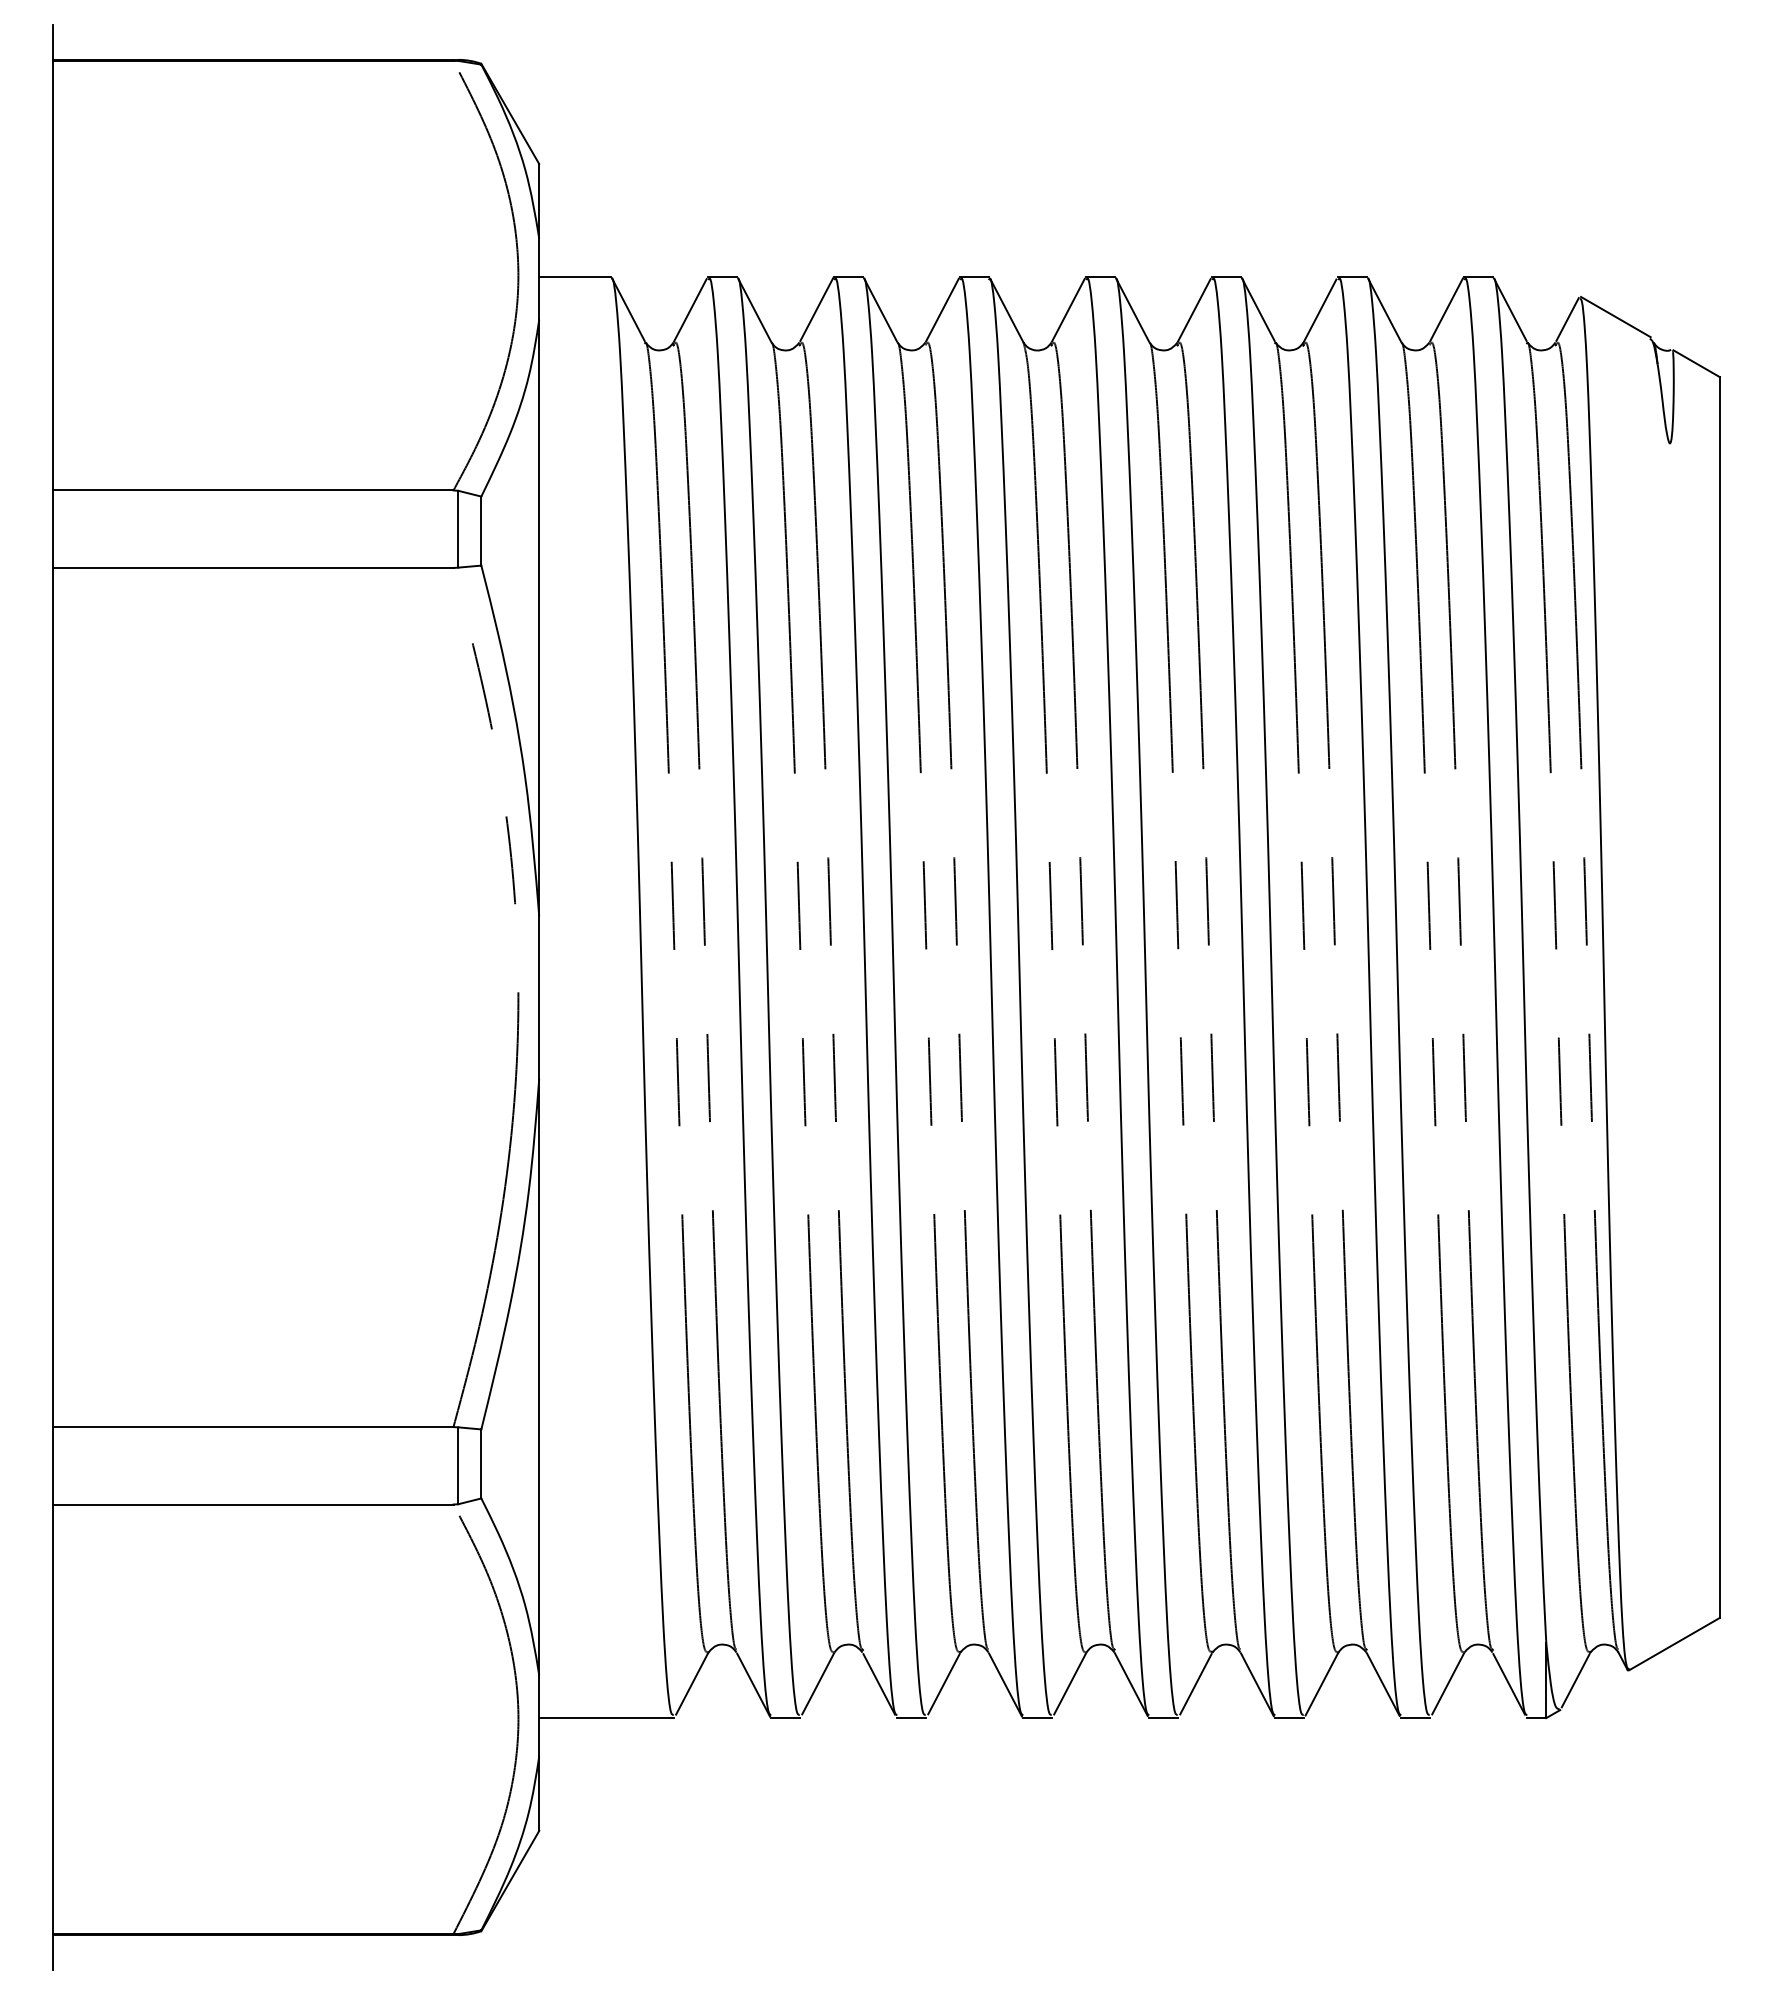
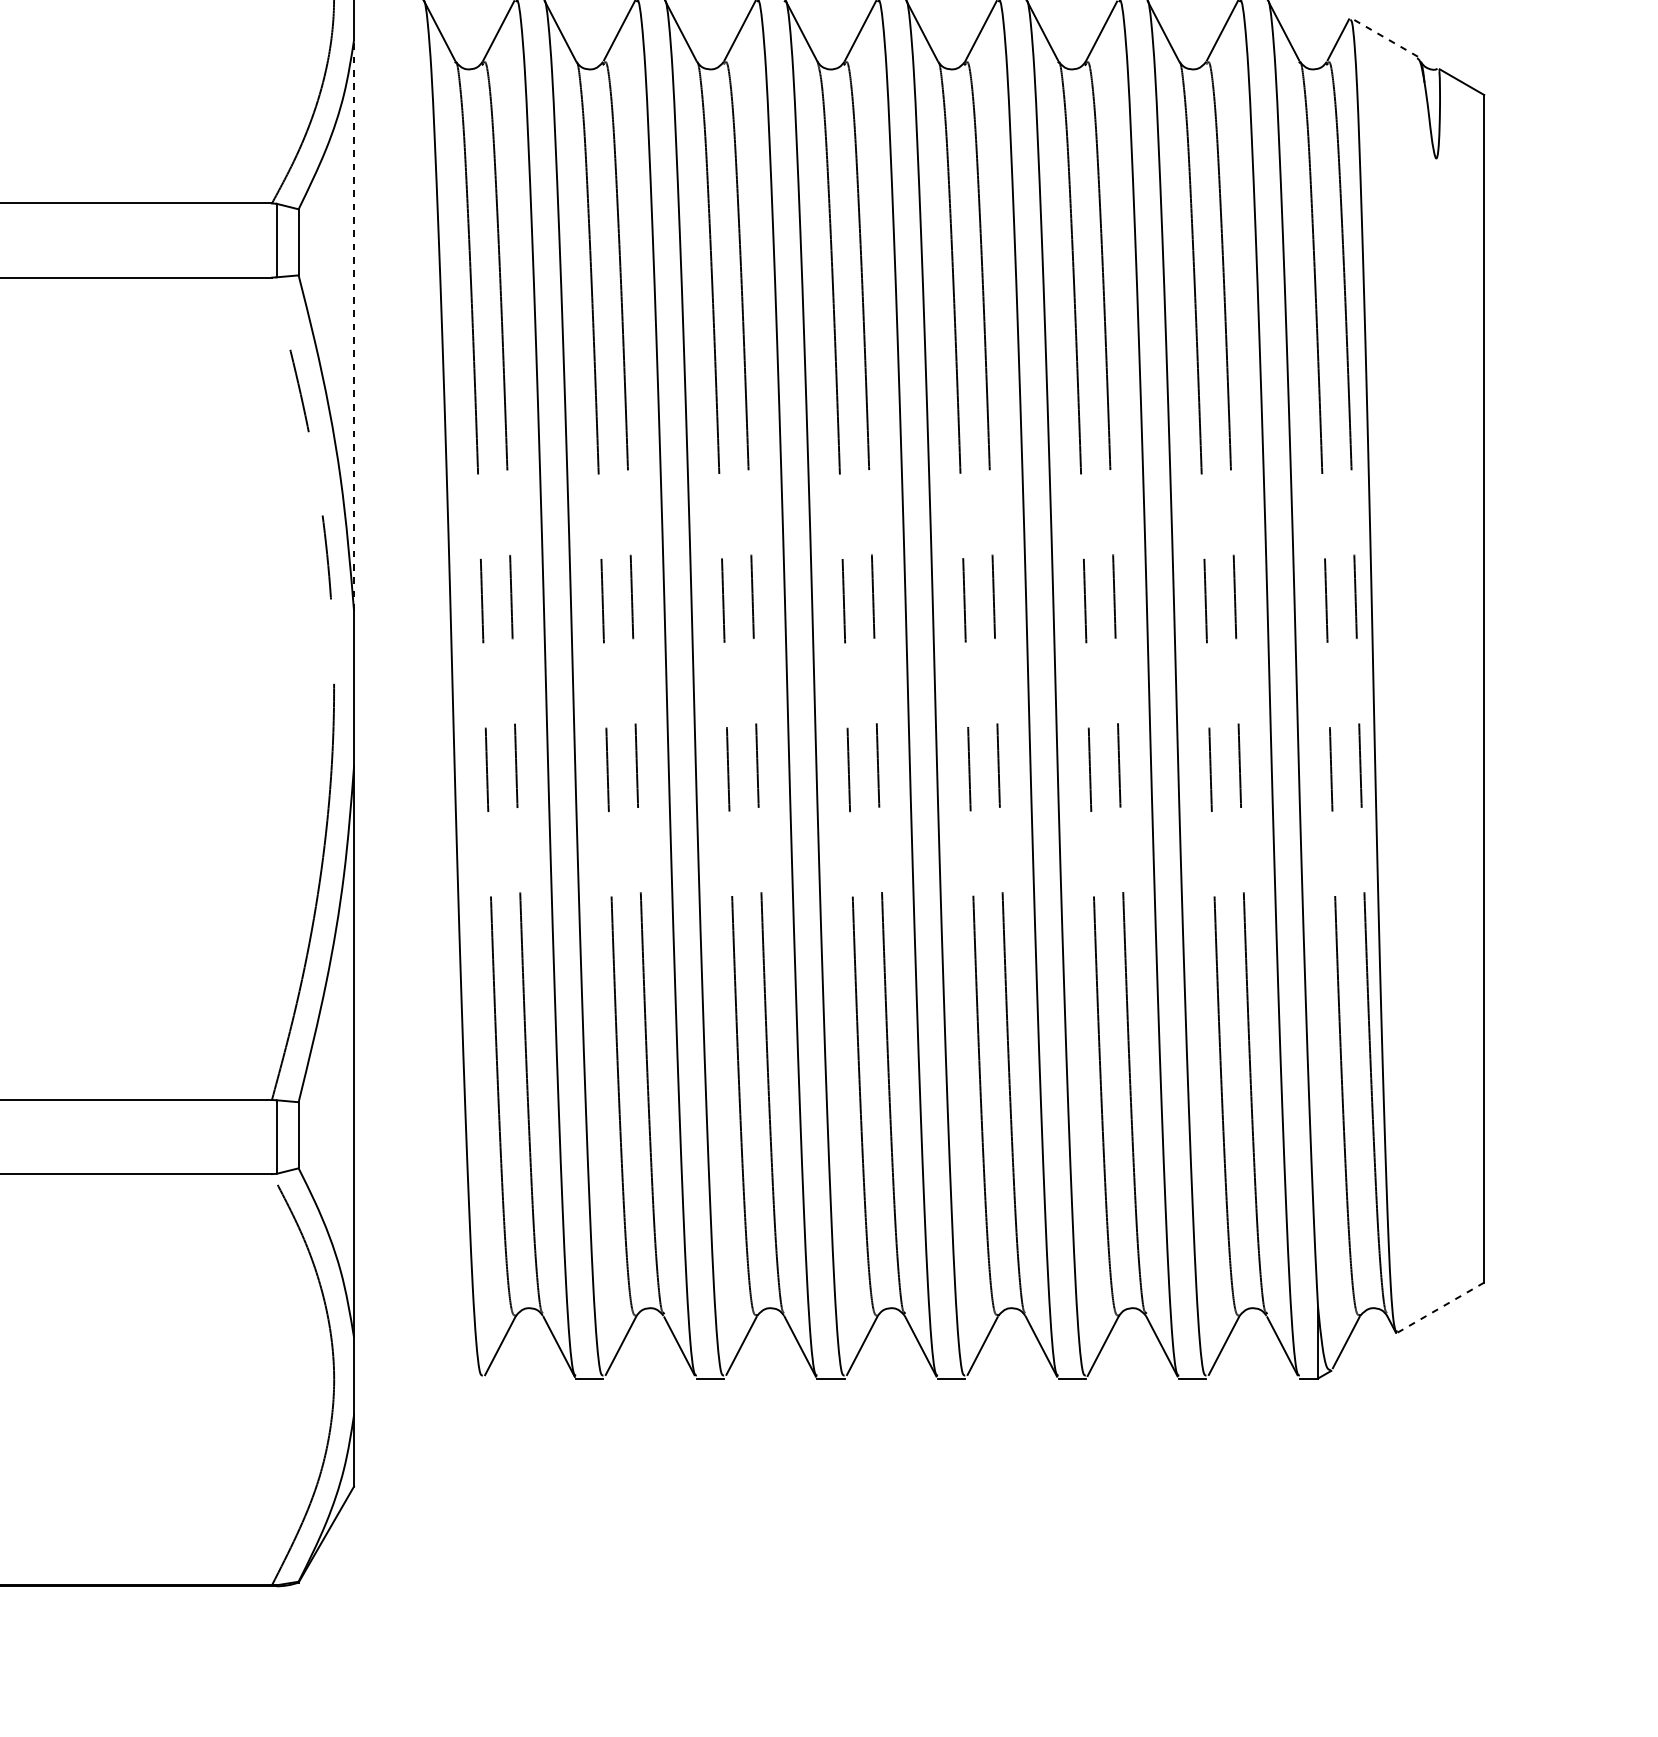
line: (1615, 316) -> (1384, 36), solid -> dashed
line: (539, 617) -> (354, 325), solid -> dashed
line: (1675, 1643) -> (1441, 1307), solid -> dashed
line: (606, 1718) -> (418, 1378), removed

